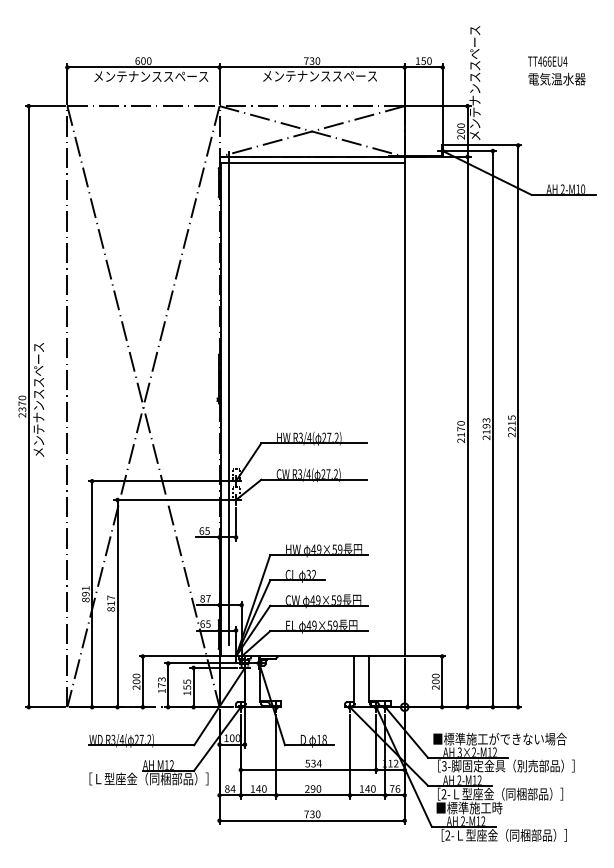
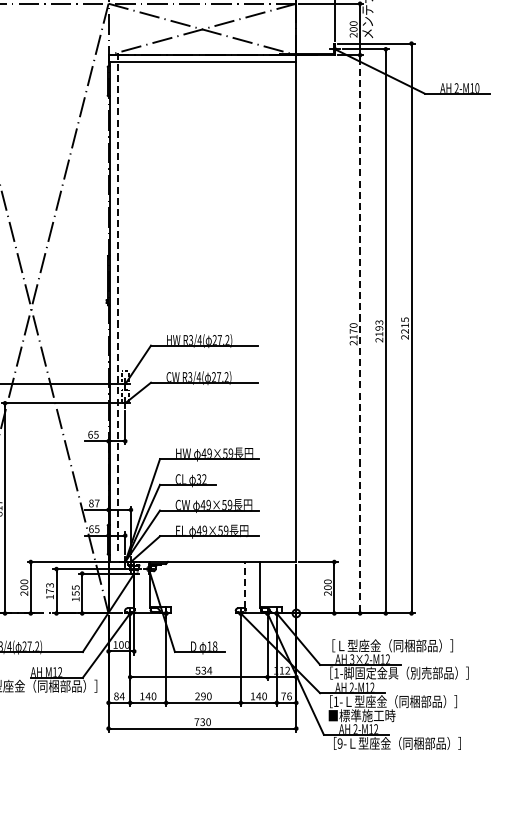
line: (228, 398) -> (117, 300), solid -> dashed
line: (467, 432) -> (360, 334), solid -> dashed
line: (353, 679) -> (244, 585), solid -> dashed
text: (499, 738) -> (392, 645), ■標準施工ができない場合 -> ［Ｌ型座金（同梱部品）］
text: (443, 766) -> (335, 673), 3- -> 1-
text: (443, 794) -> (335, 702), 2- -> 1-
text: (447, 835) -> (339, 743), 2- -> 9-

